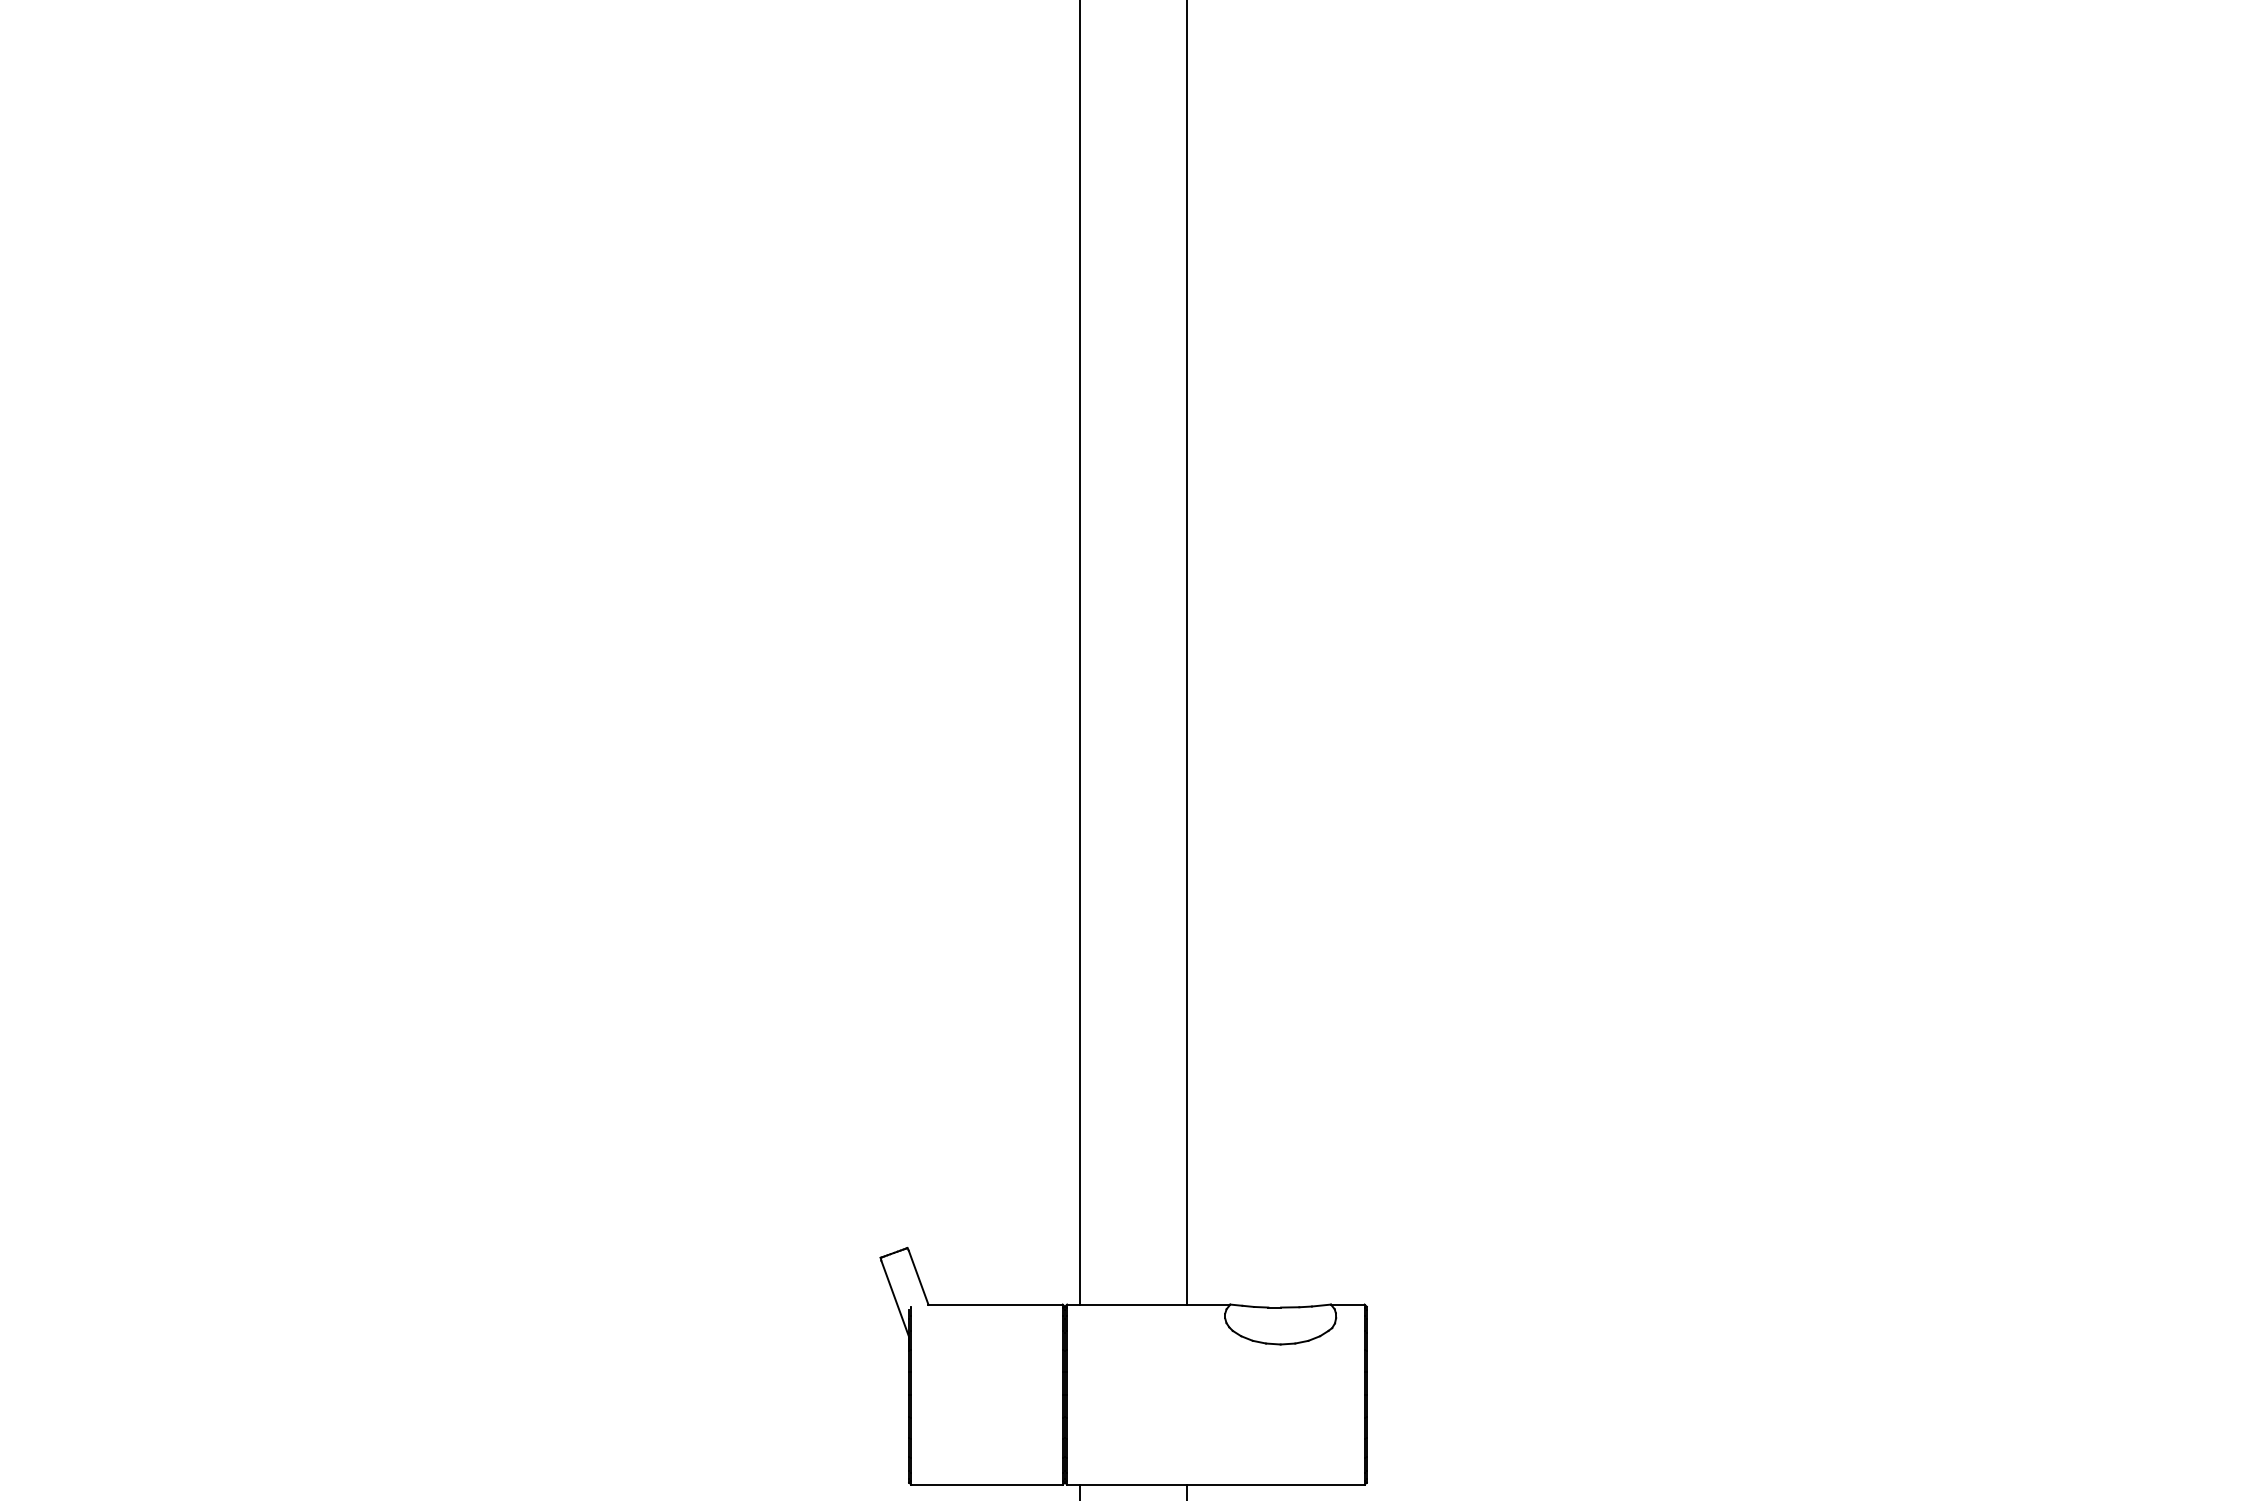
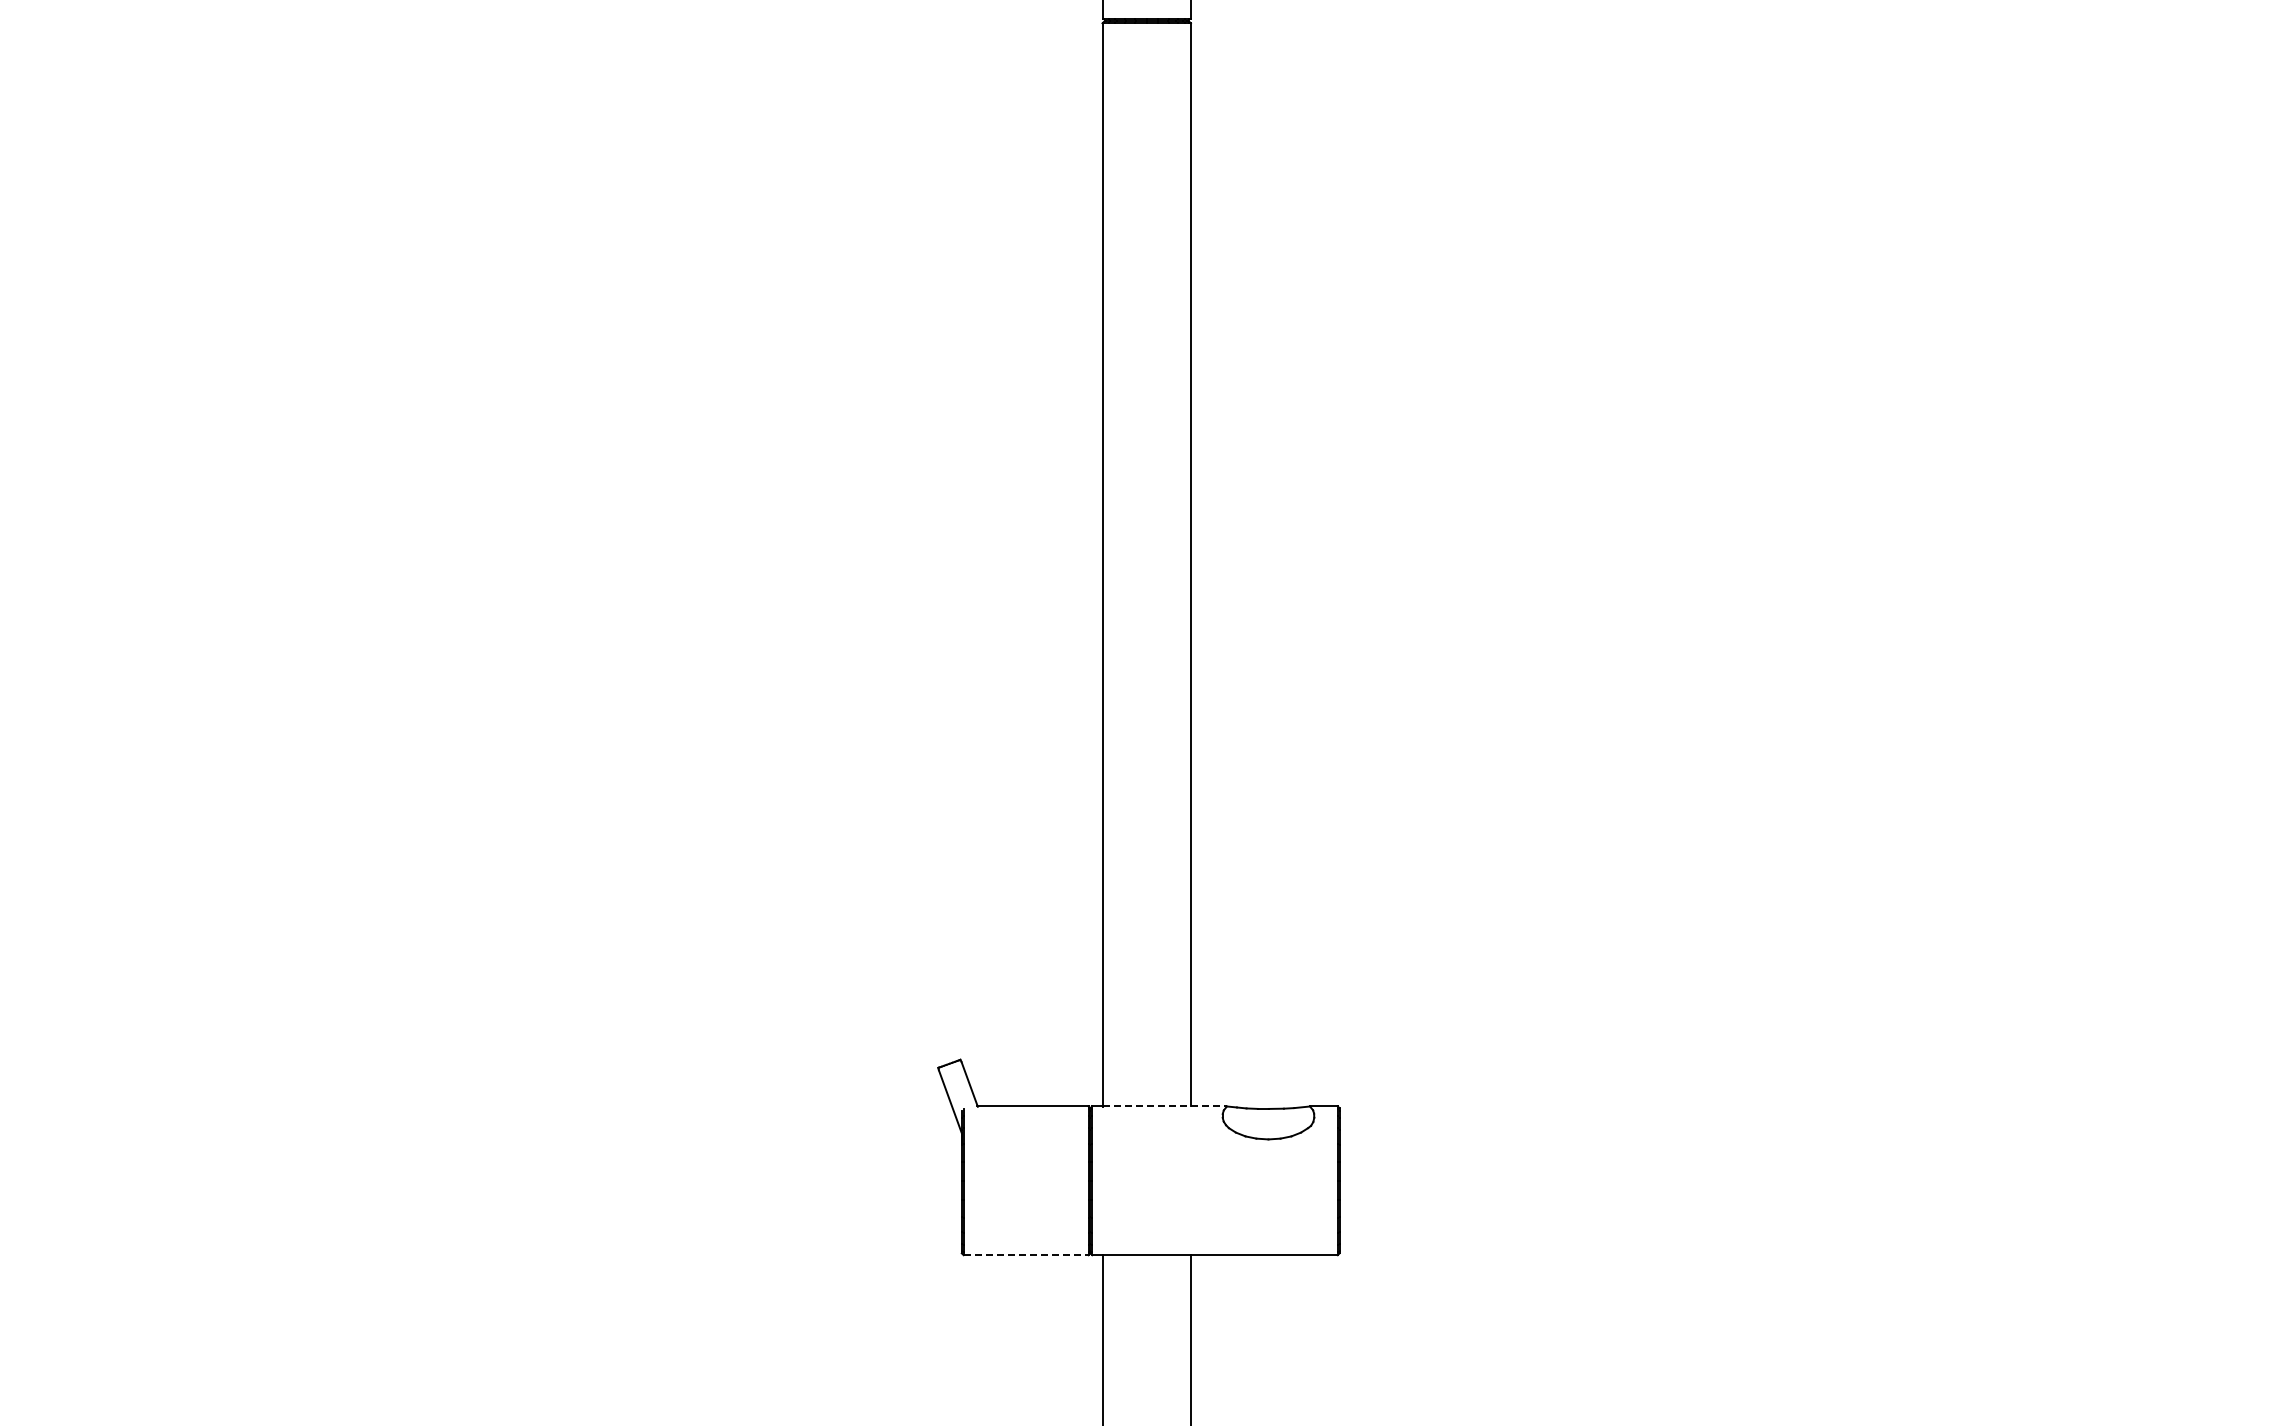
line: (1155, 1304) -> (1165, 1106), solid -> dashed
line: (987, 1485) -> (1026, 1255), solid -> dashed

